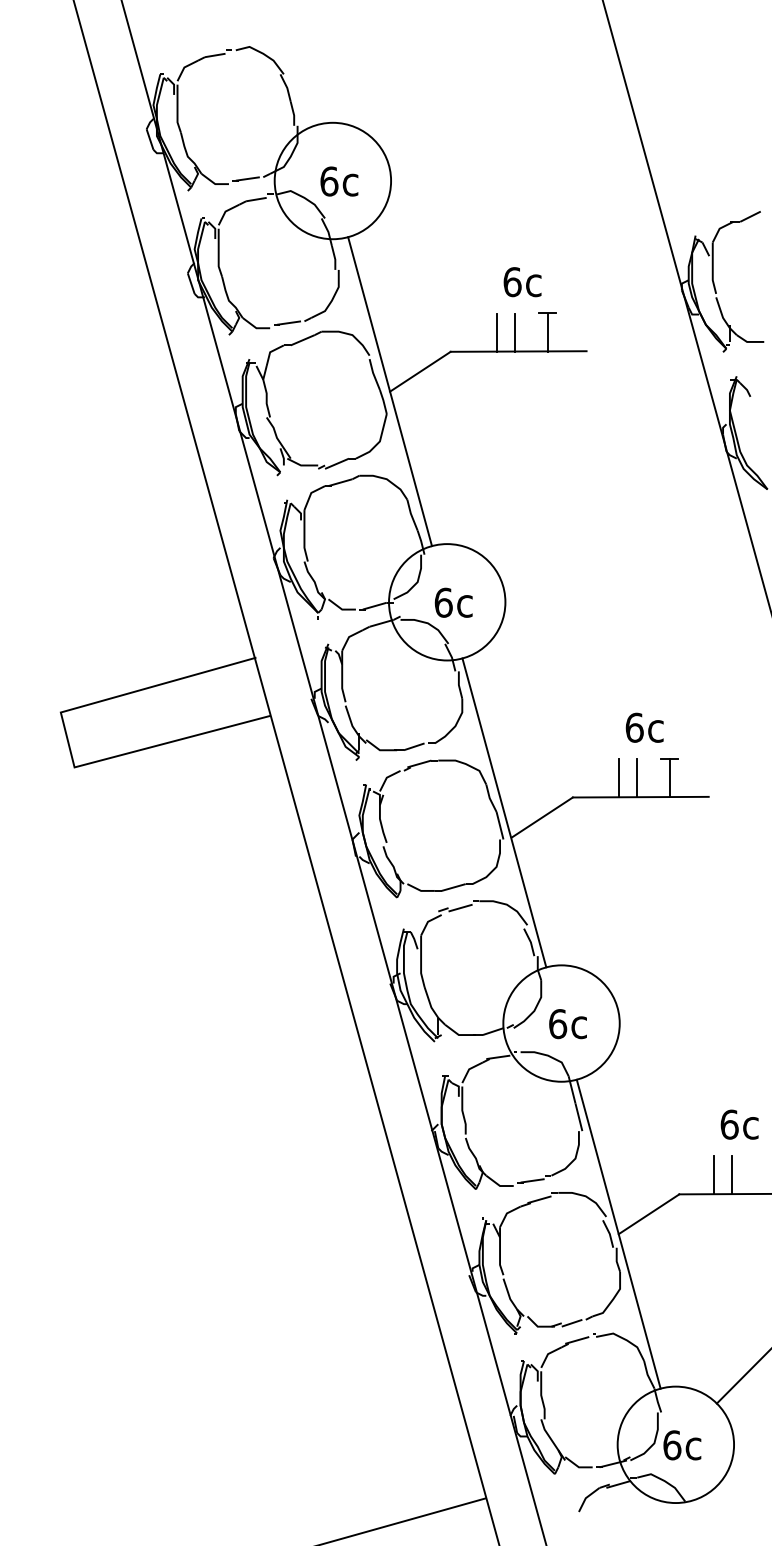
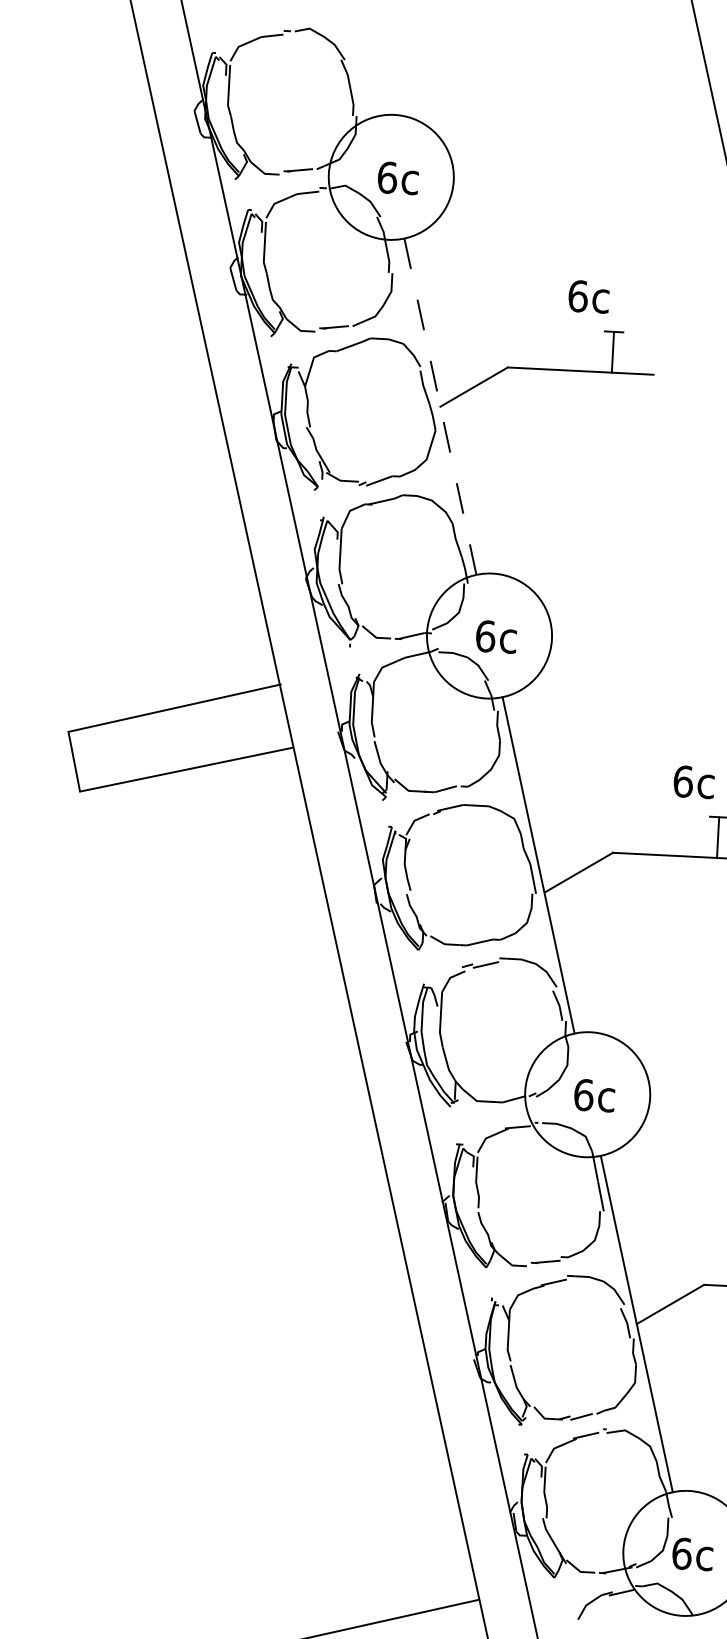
line: (496, 332) -> (558, 349), removed
line: (515, 332) -> (578, 350), removed
line: (390, 392) -> (440, 407), solid -> dashed
line: (618, 778) -> (663, 835), removed
line: (637, 778) -> (683, 836), removed

